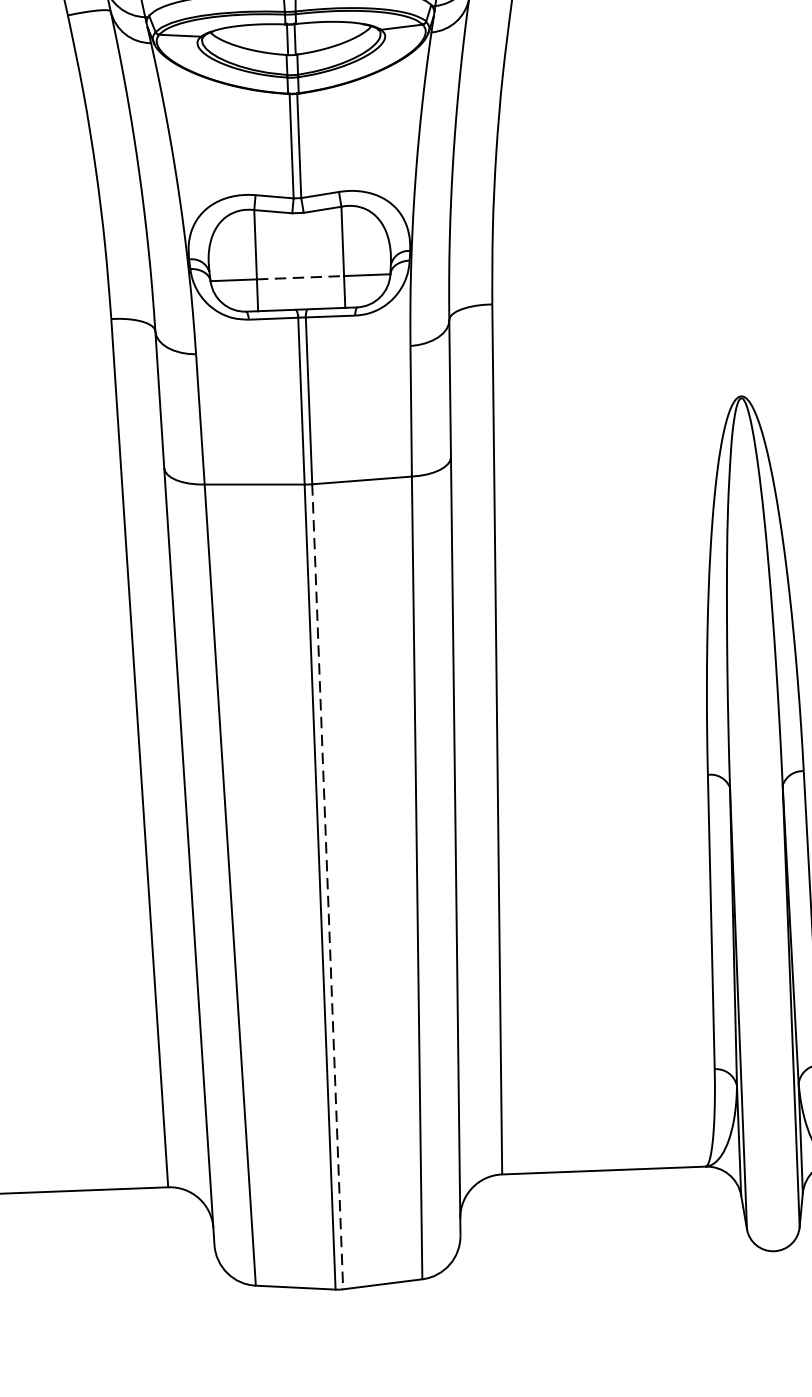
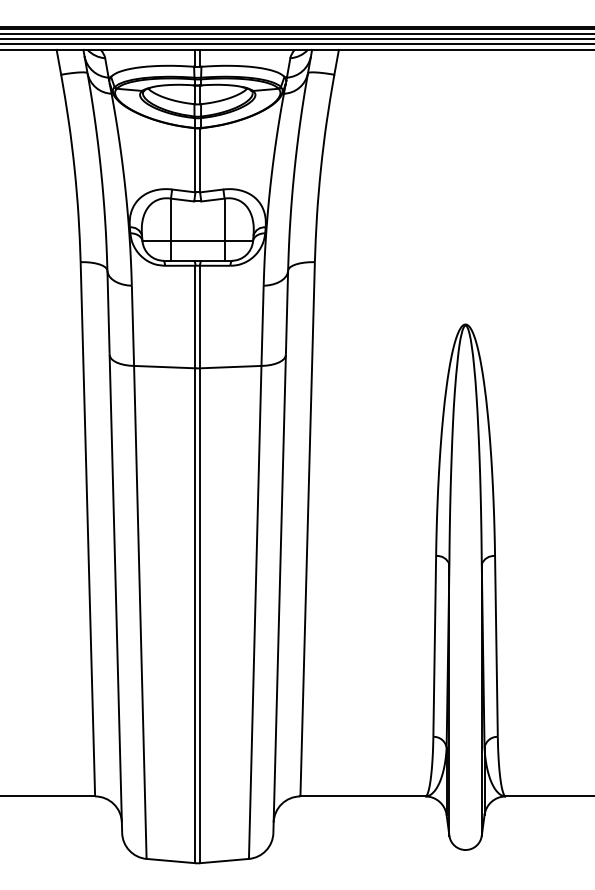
line: (300, 278) -> (197, 241), dashed -> solid
line: (328, 887) -> (200, 616), dashed -> solid

